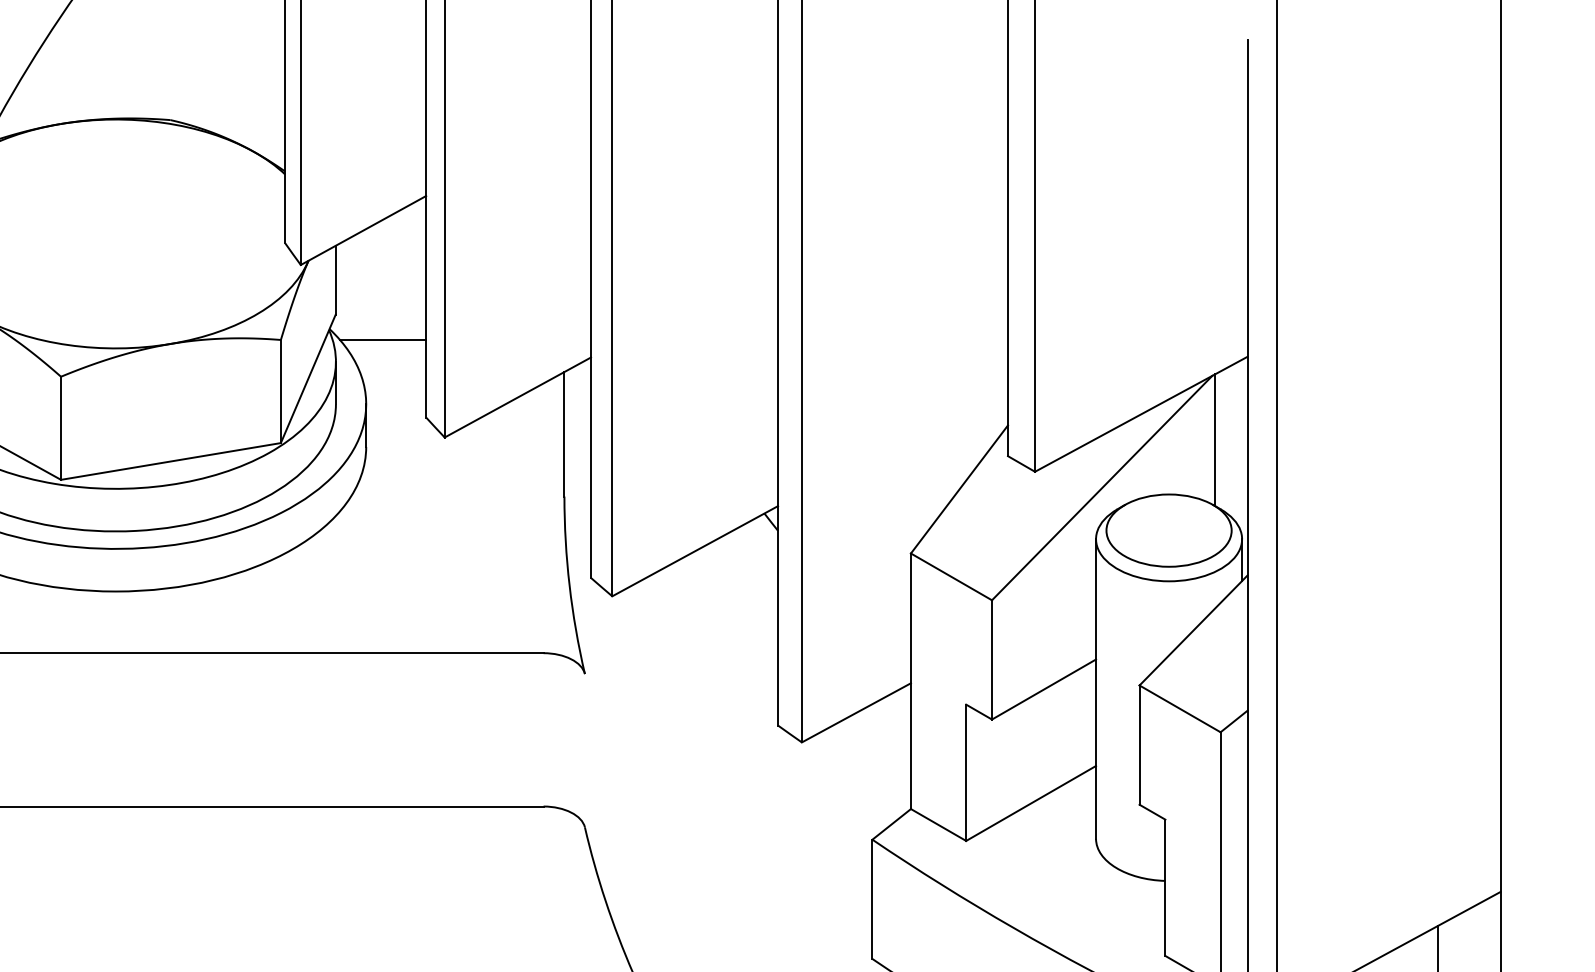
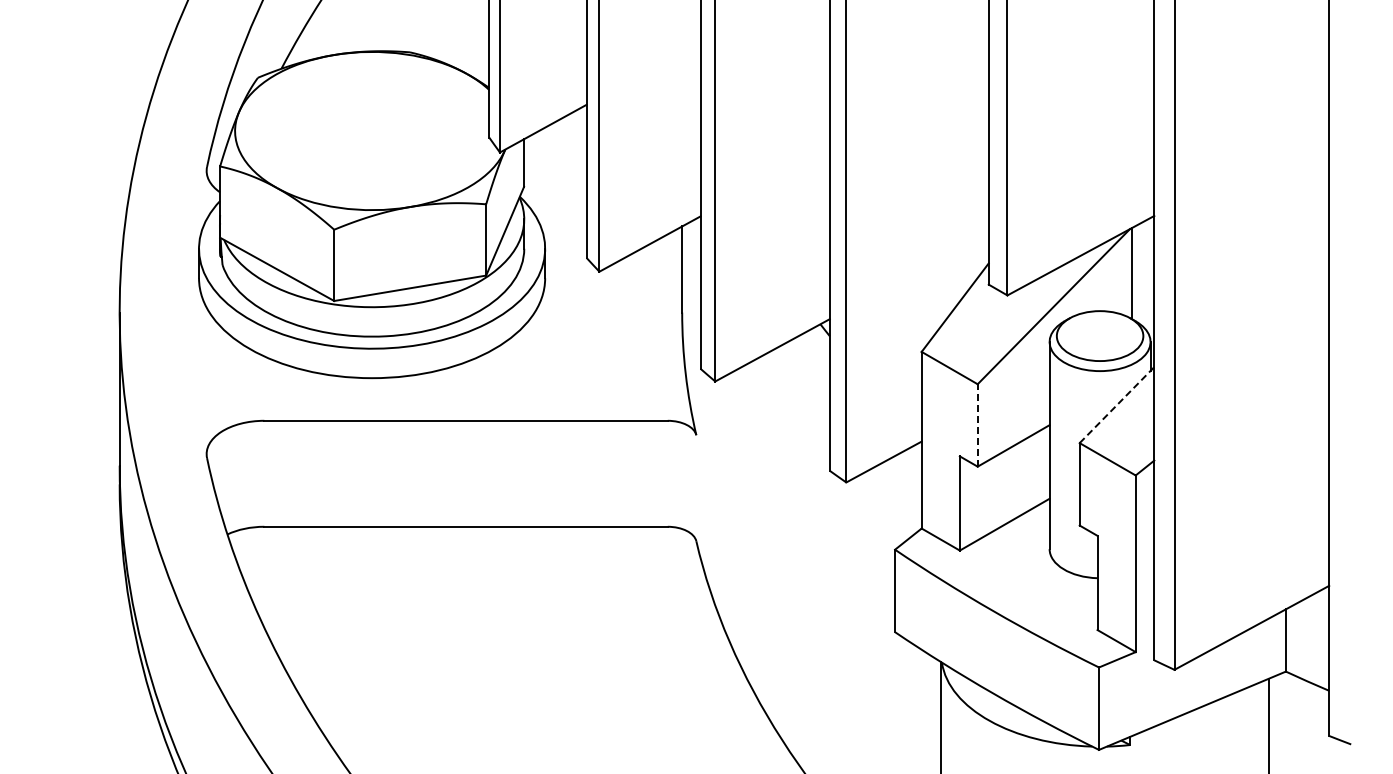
line: (382, 340) -> (556, 204), removed
line: (1194, 629) -> (1117, 404), solid -> dashed
line: (991, 658) -> (977, 424), solid -> dashed

